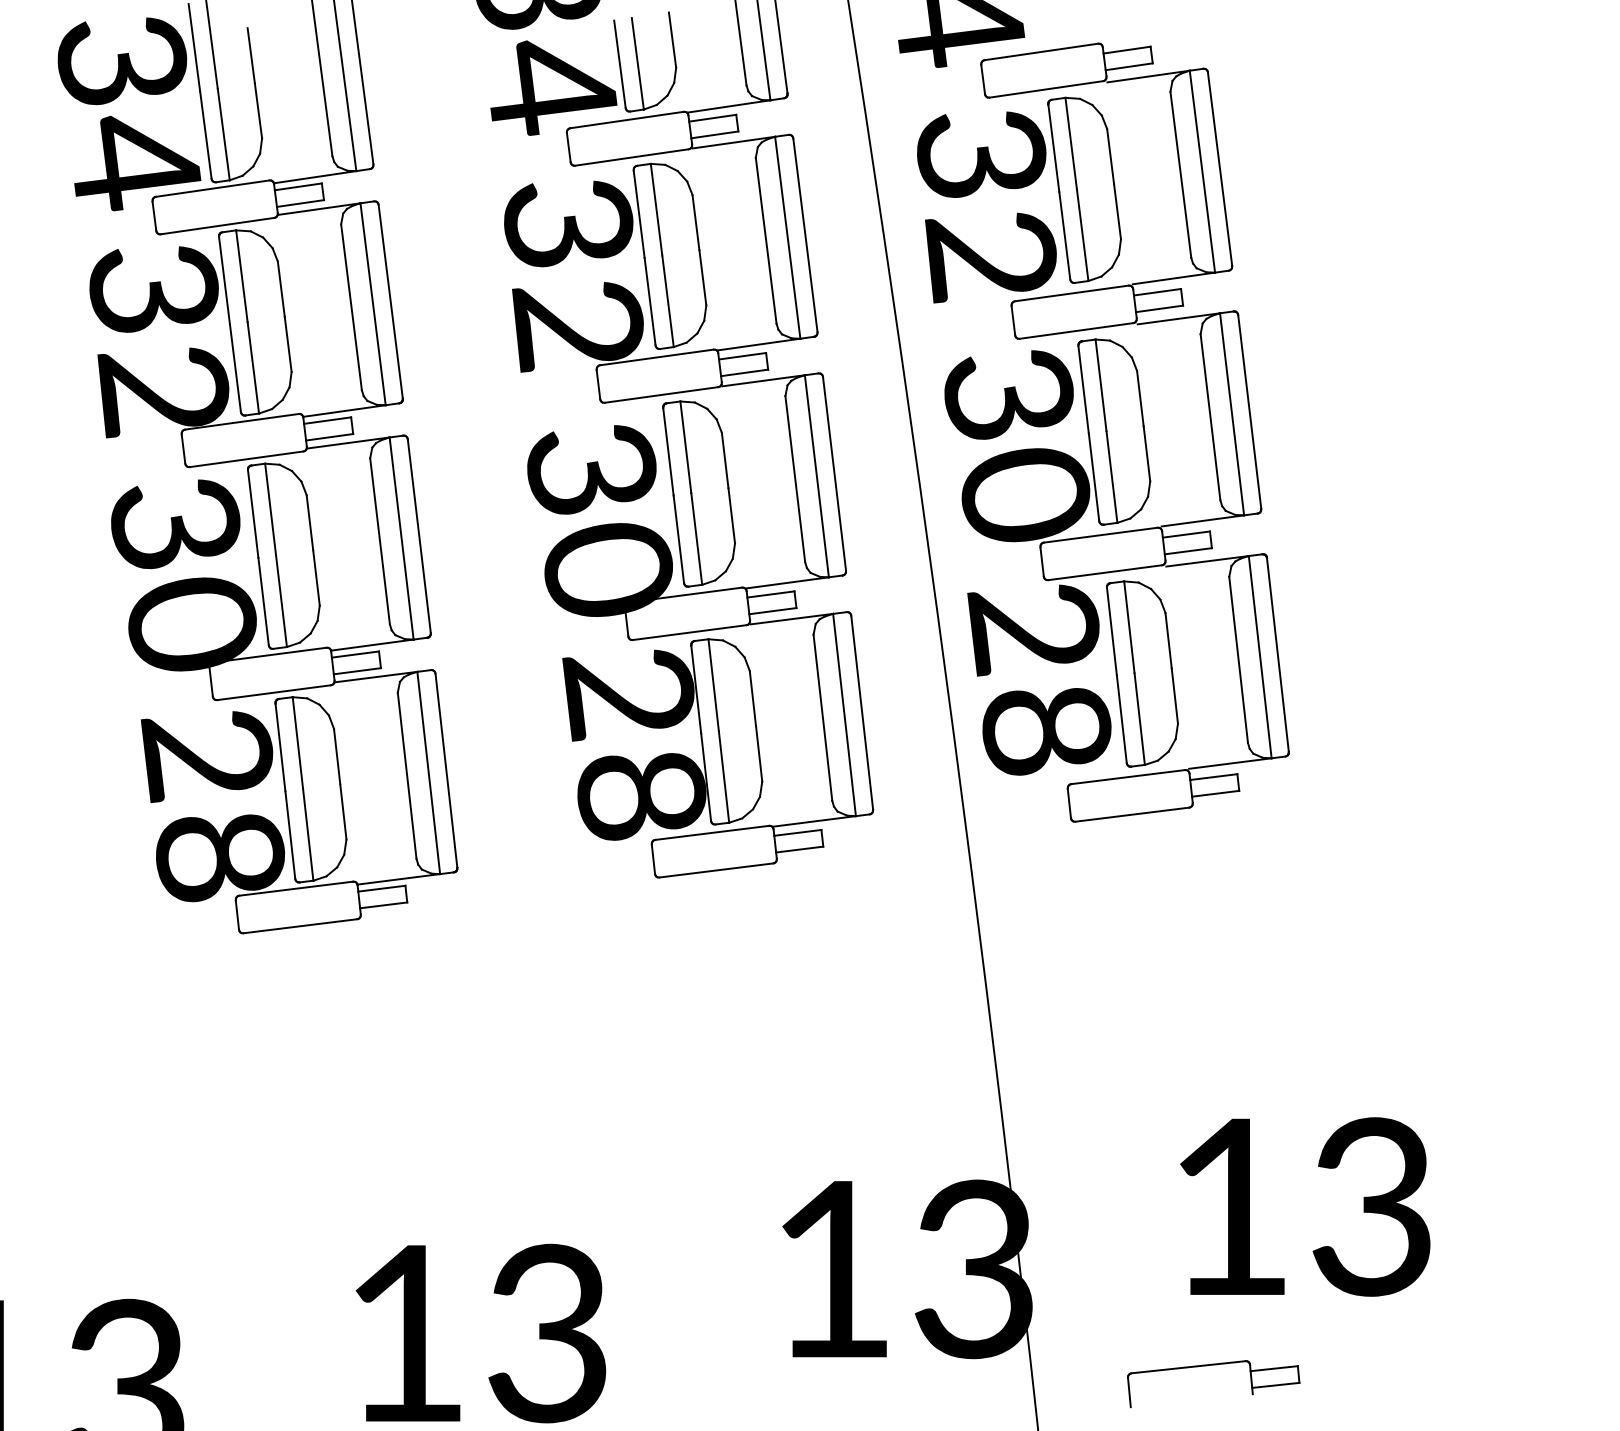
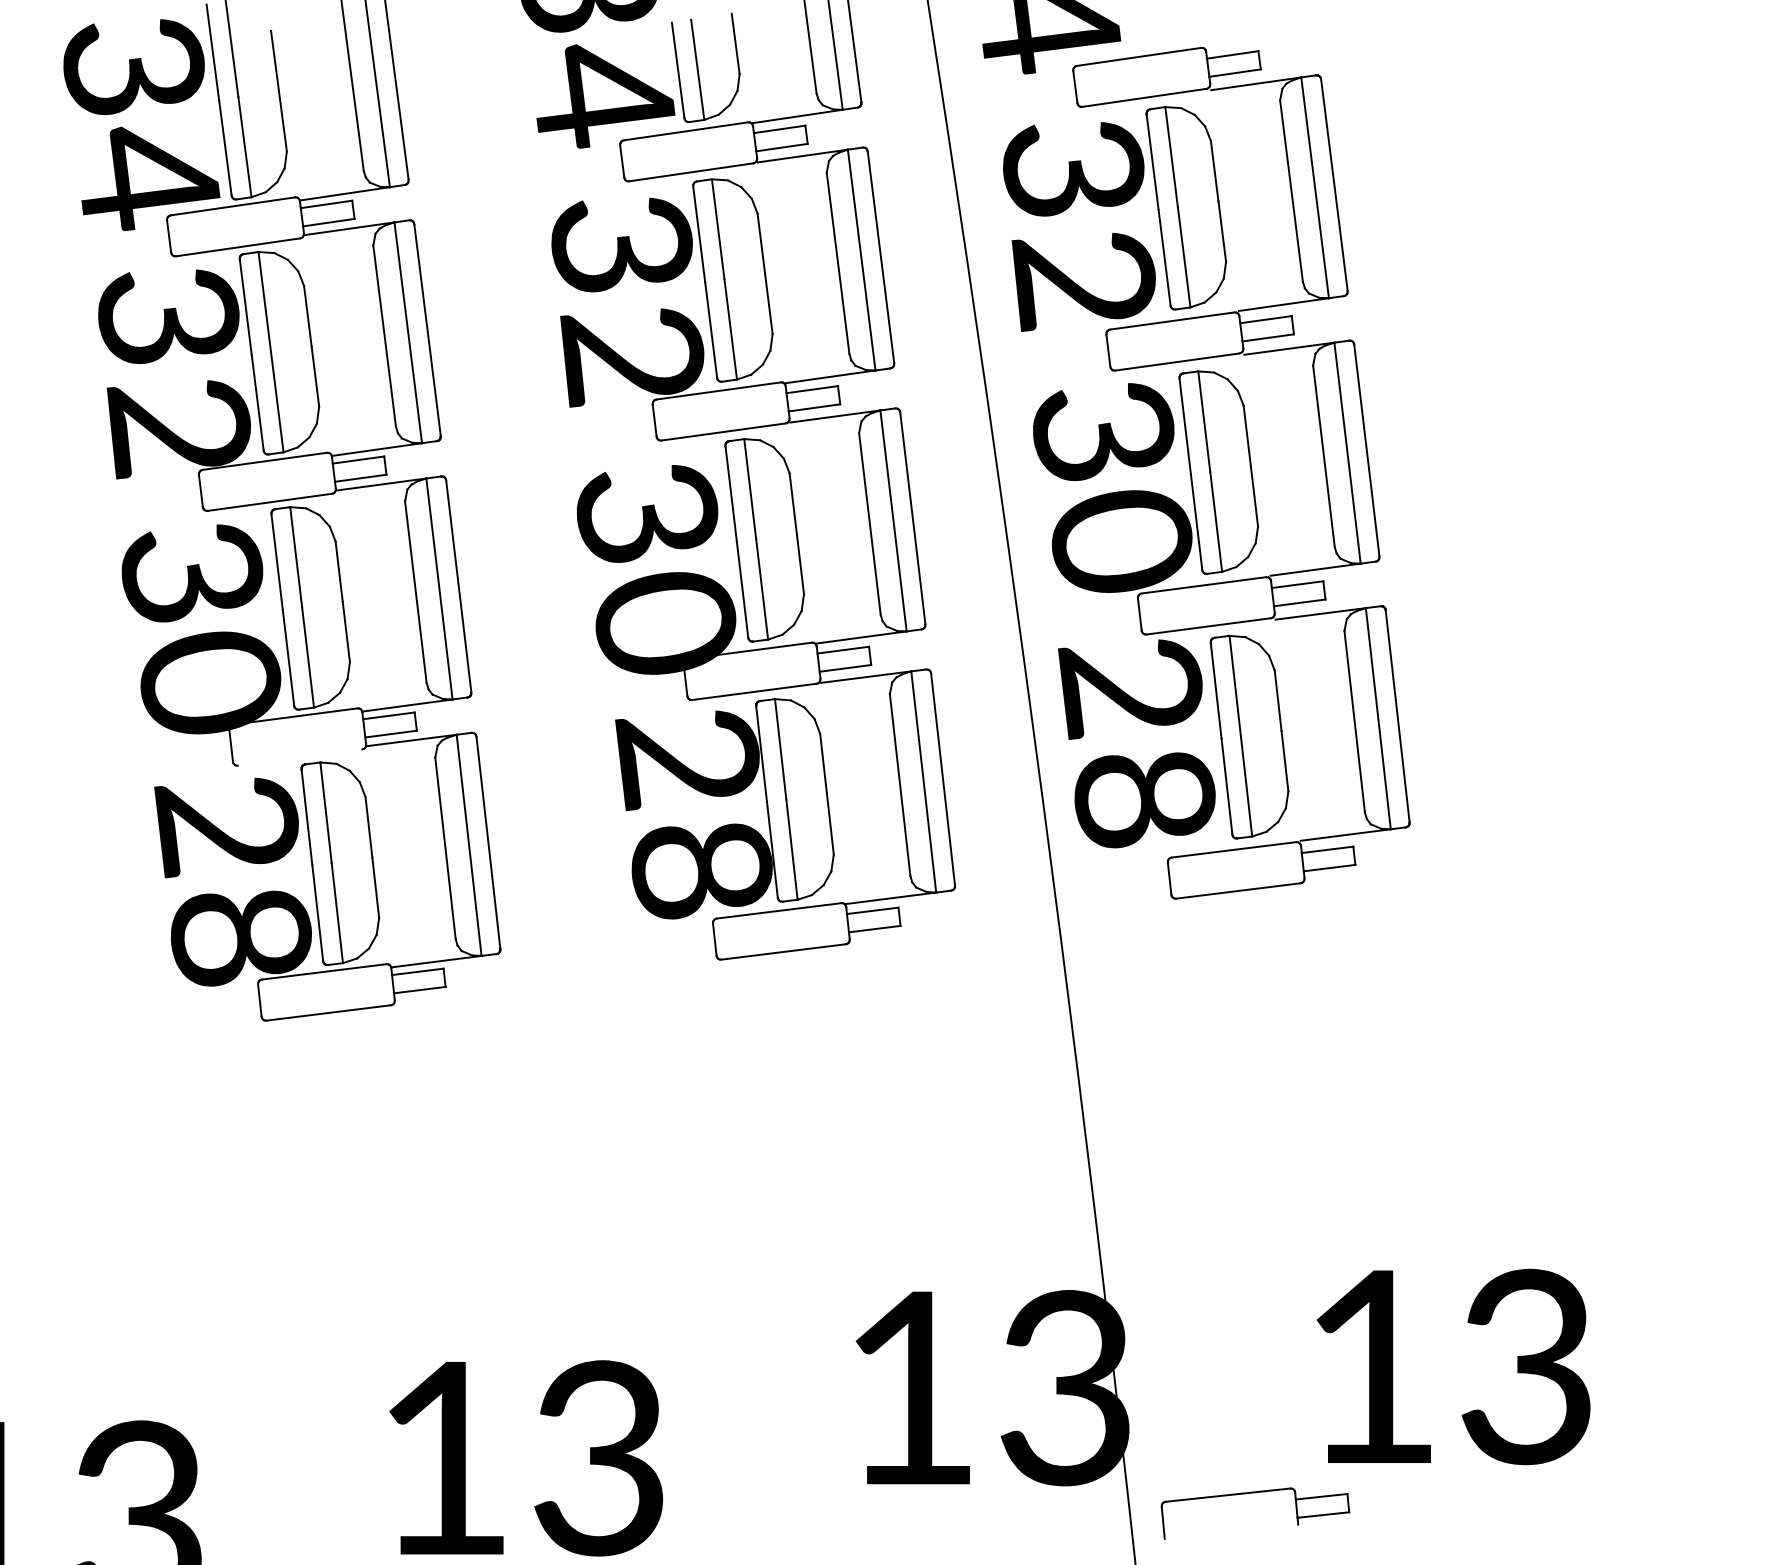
line: (273, 692) -> (299, 757), removed
text: (1305, 1206) -> (1453, 1366), moved
part: (1213, 1365) -> (1255, 1493), moved

